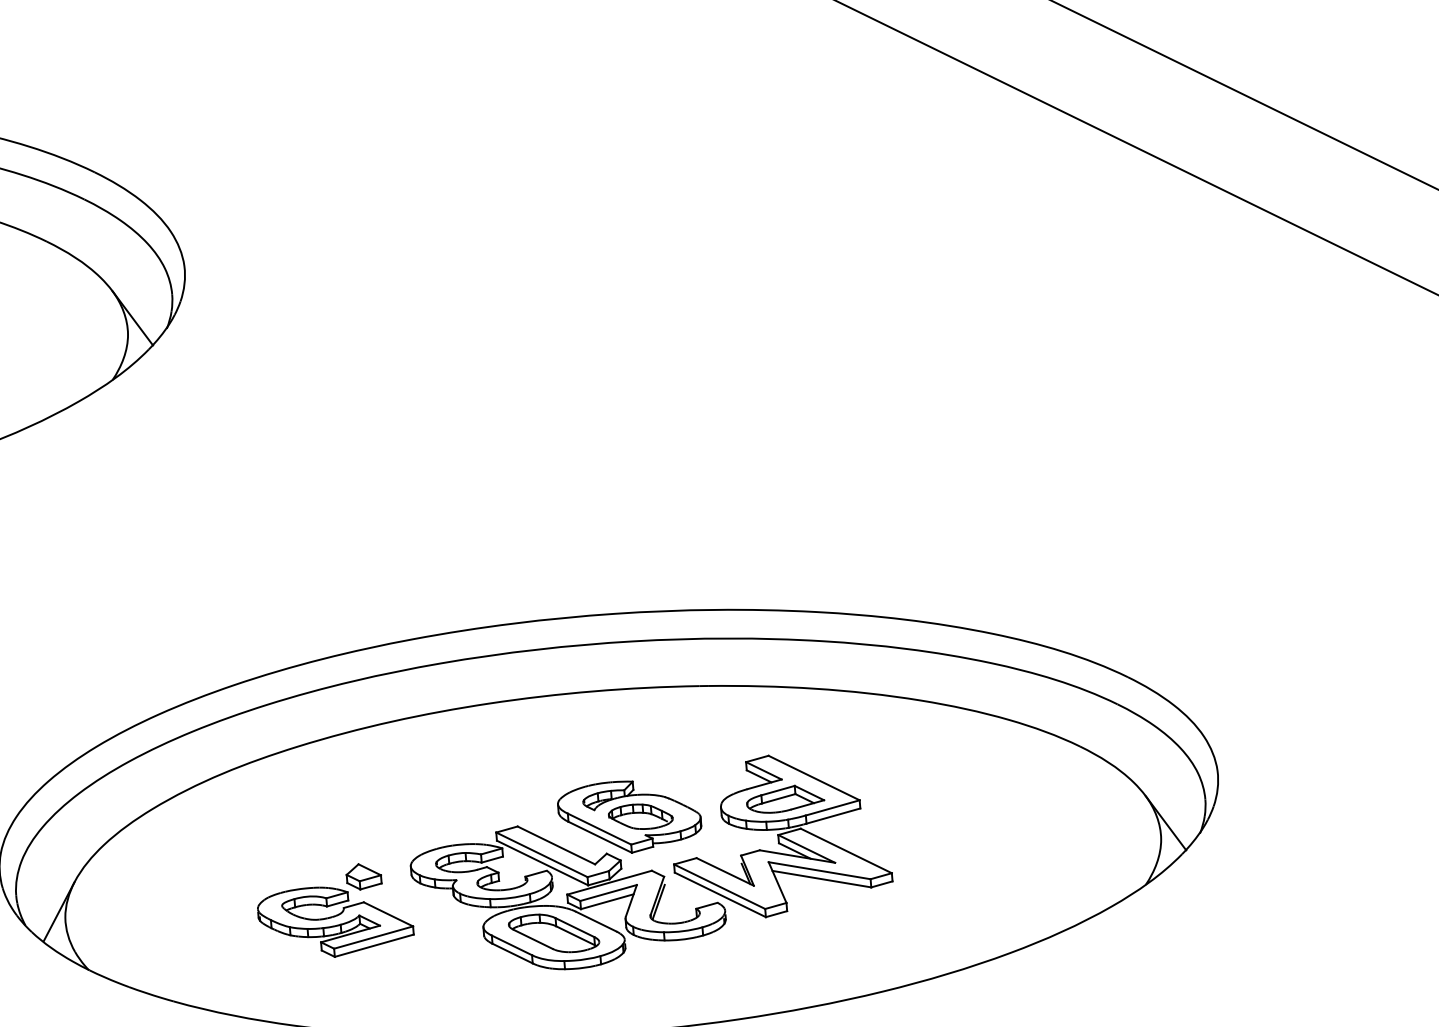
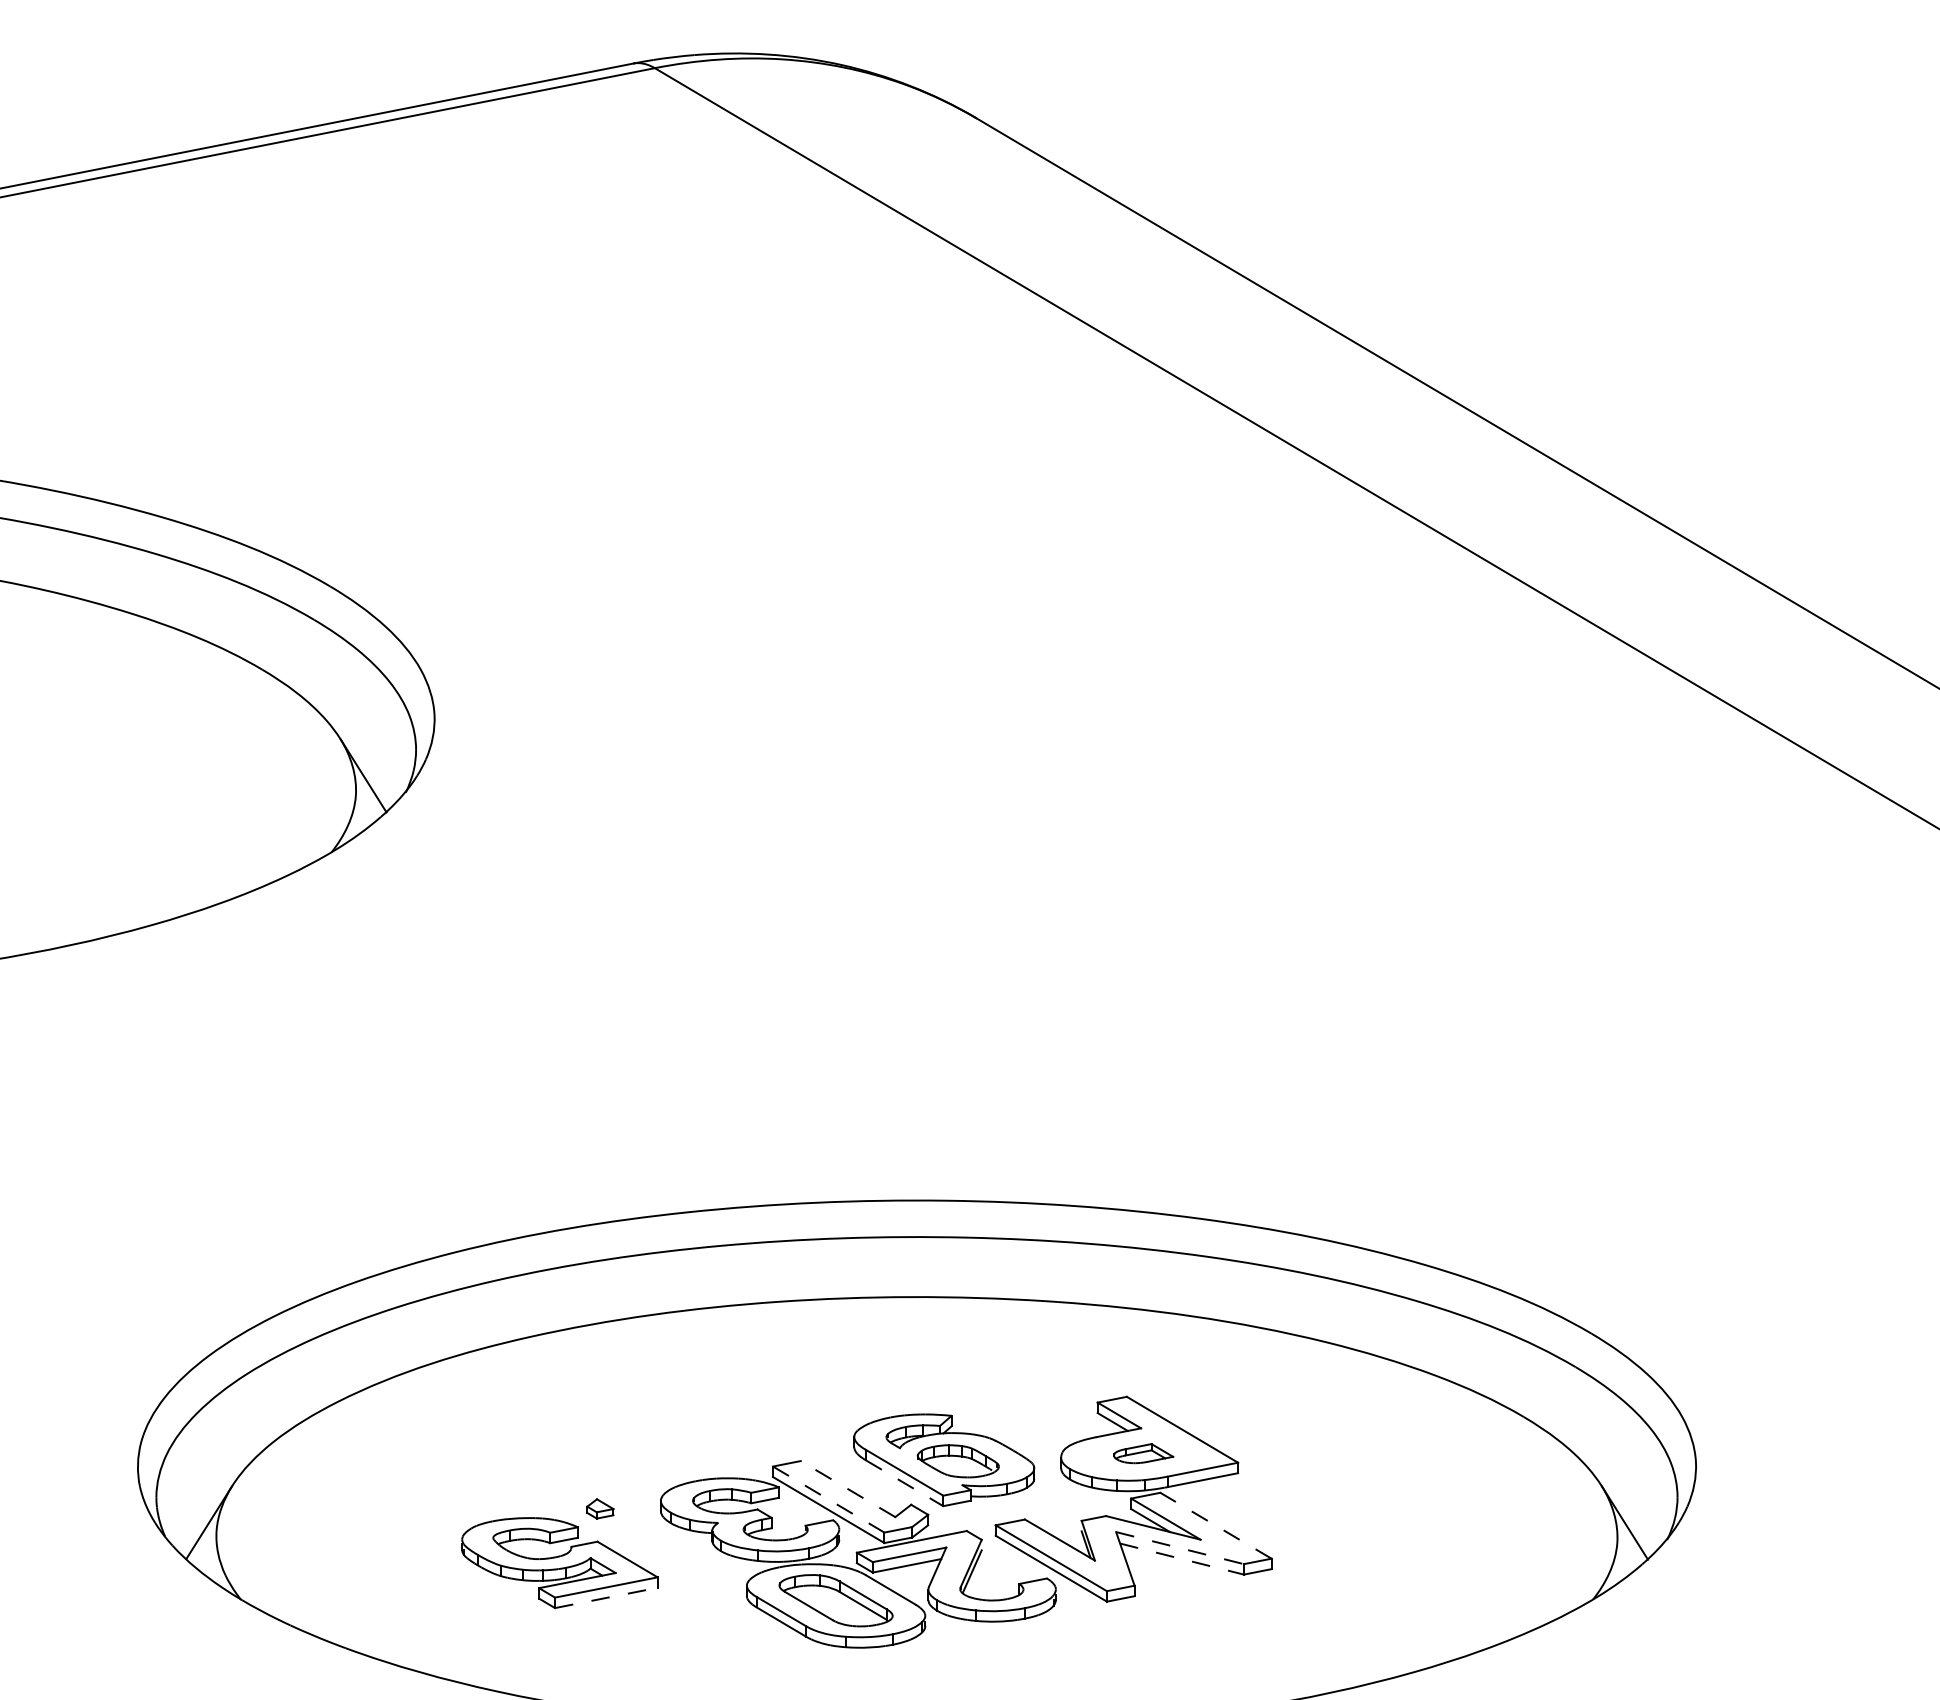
part: (785, 799) -> (1143, 1453), size x0.6
line: (600, 837) -> (904, 1483), solid -> dashed
line: (556, 845) -> (848, 1489), solid -> dashed
line: (845, 850) -> (1215, 1525), solid -> dashed
line: (541, 854) -> (828, 1499), solid -> dashed
line: (820, 870) -> (1180, 1548), solid -> dashed
part: (364, 876) -> (600, 1508), size x0.6
line: (822, 879) -> (1182, 1559), solid -> dashed
line: (374, 945) -> (606, 1597), solid -> dashed

